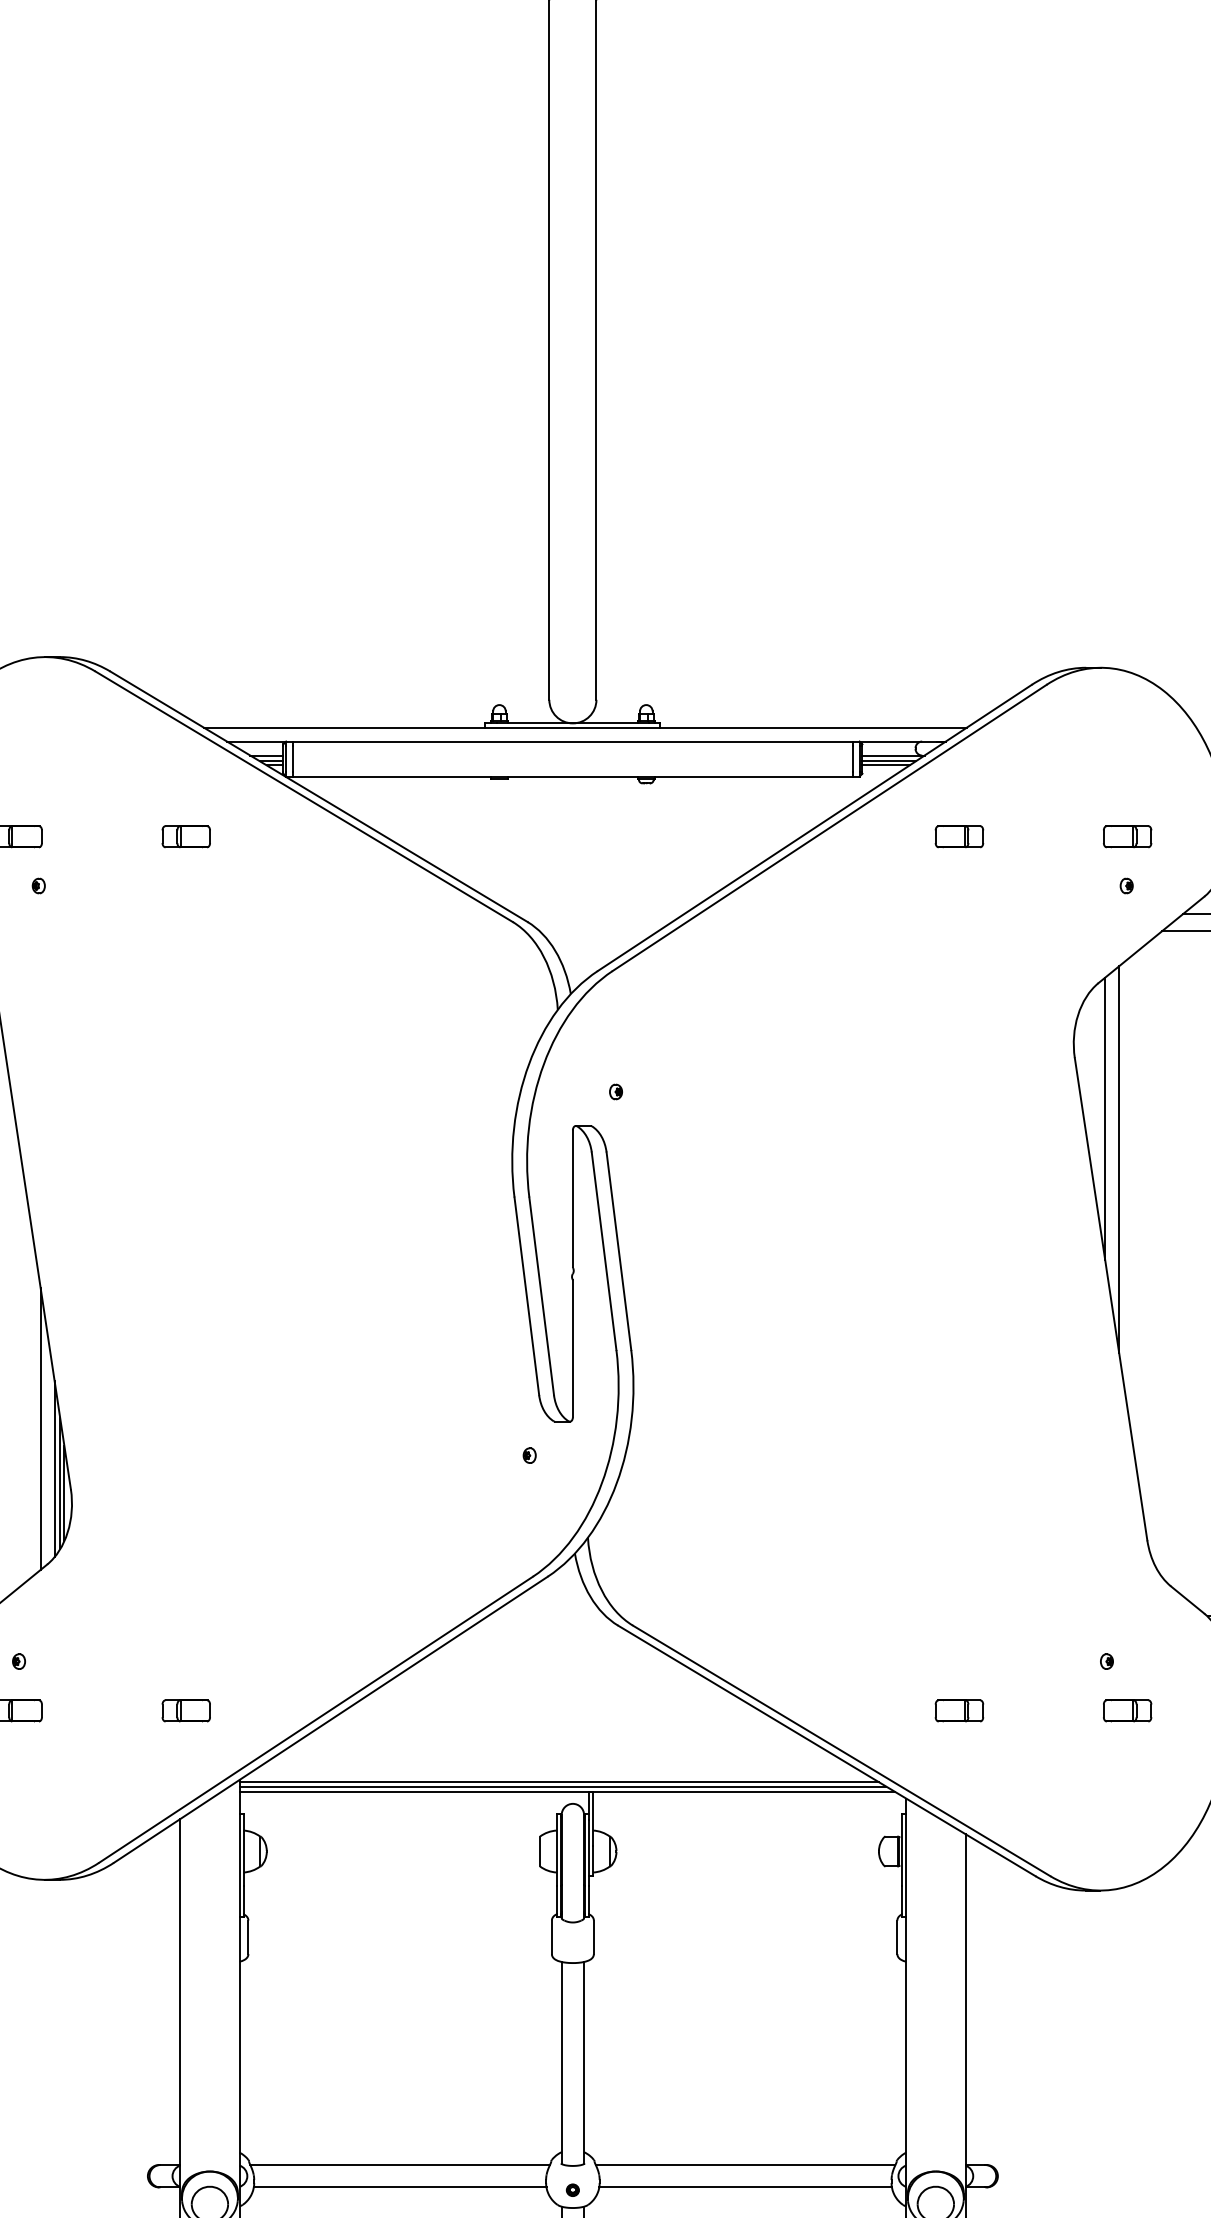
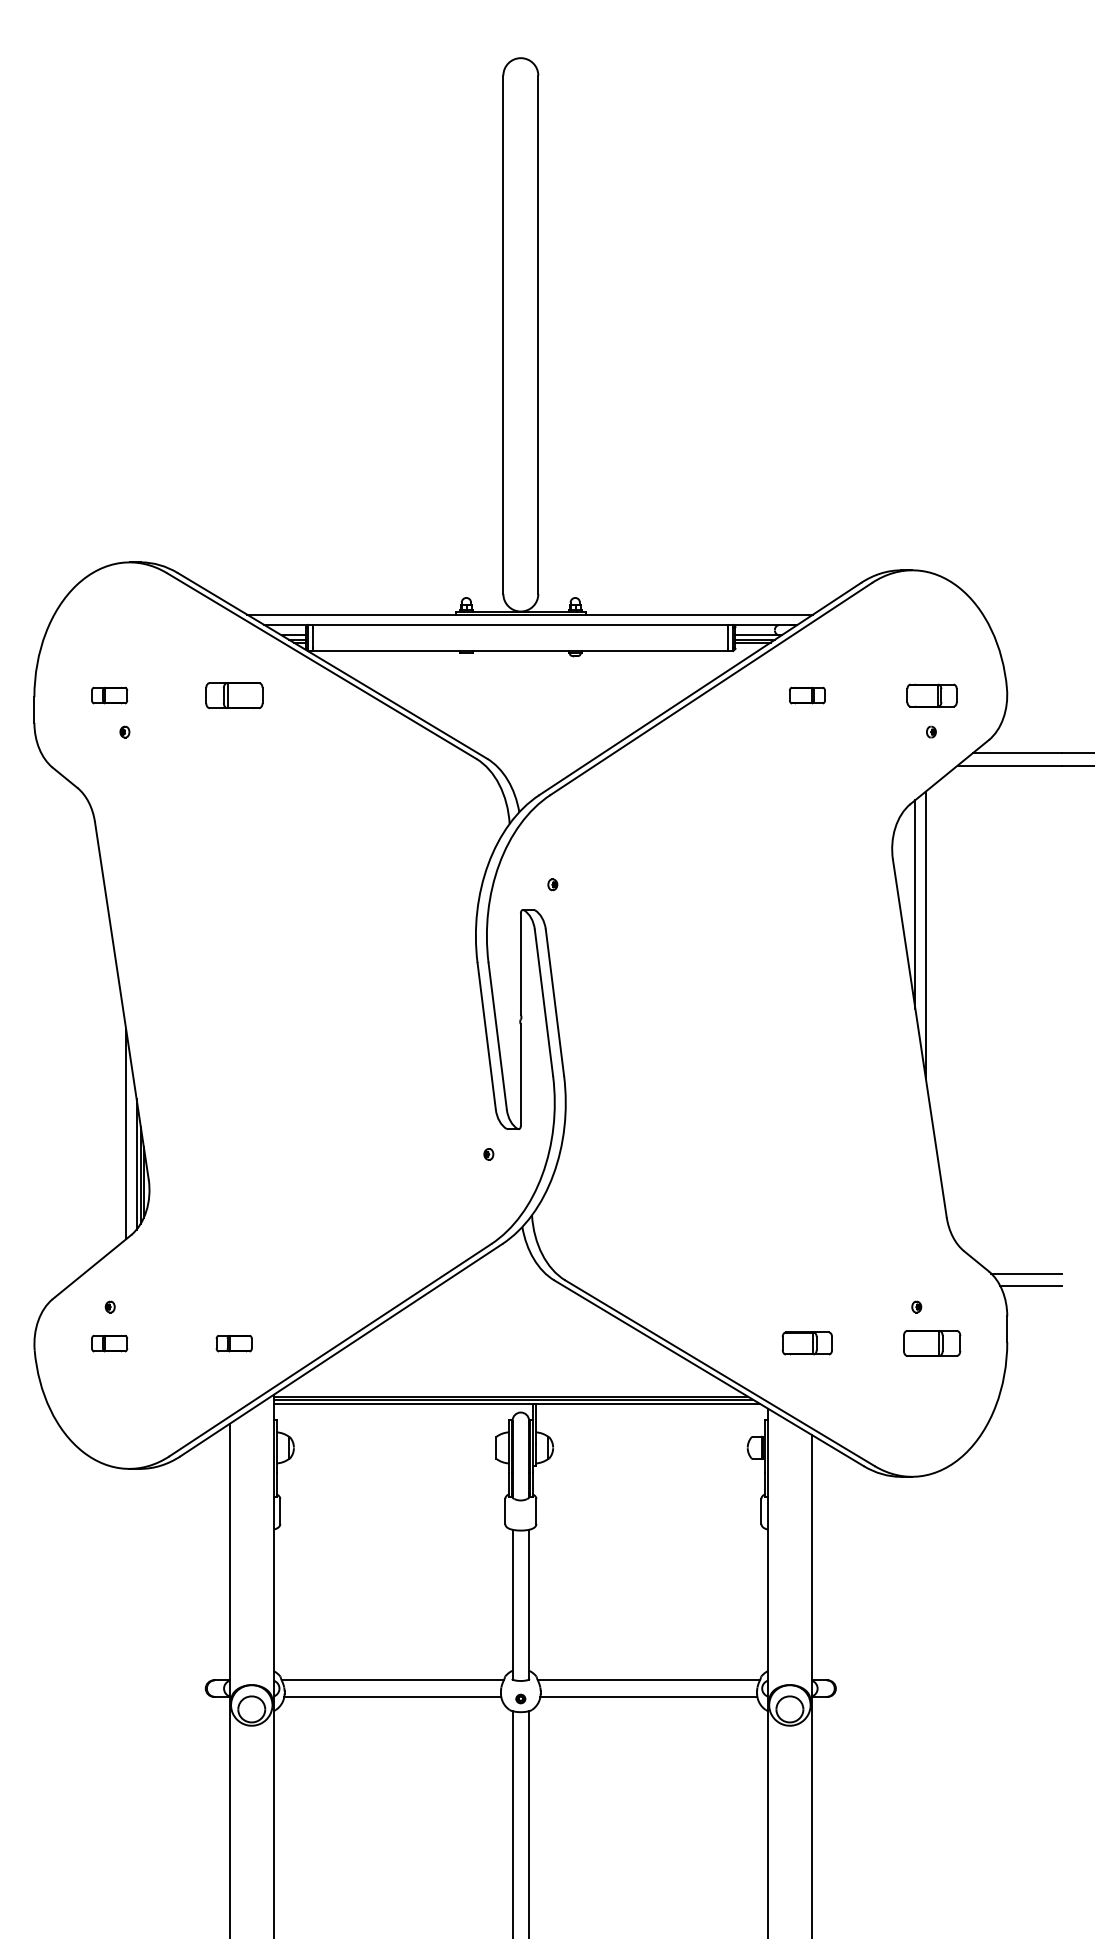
part: (185, 836) -> (233, 695), size x1.6
part: (1126, 836) -> (931, 695), size x1.4
part: (959, 1710) -> (807, 1343), size x1.4
part: (1126, 1710) -> (931, 1343), size x1.6

